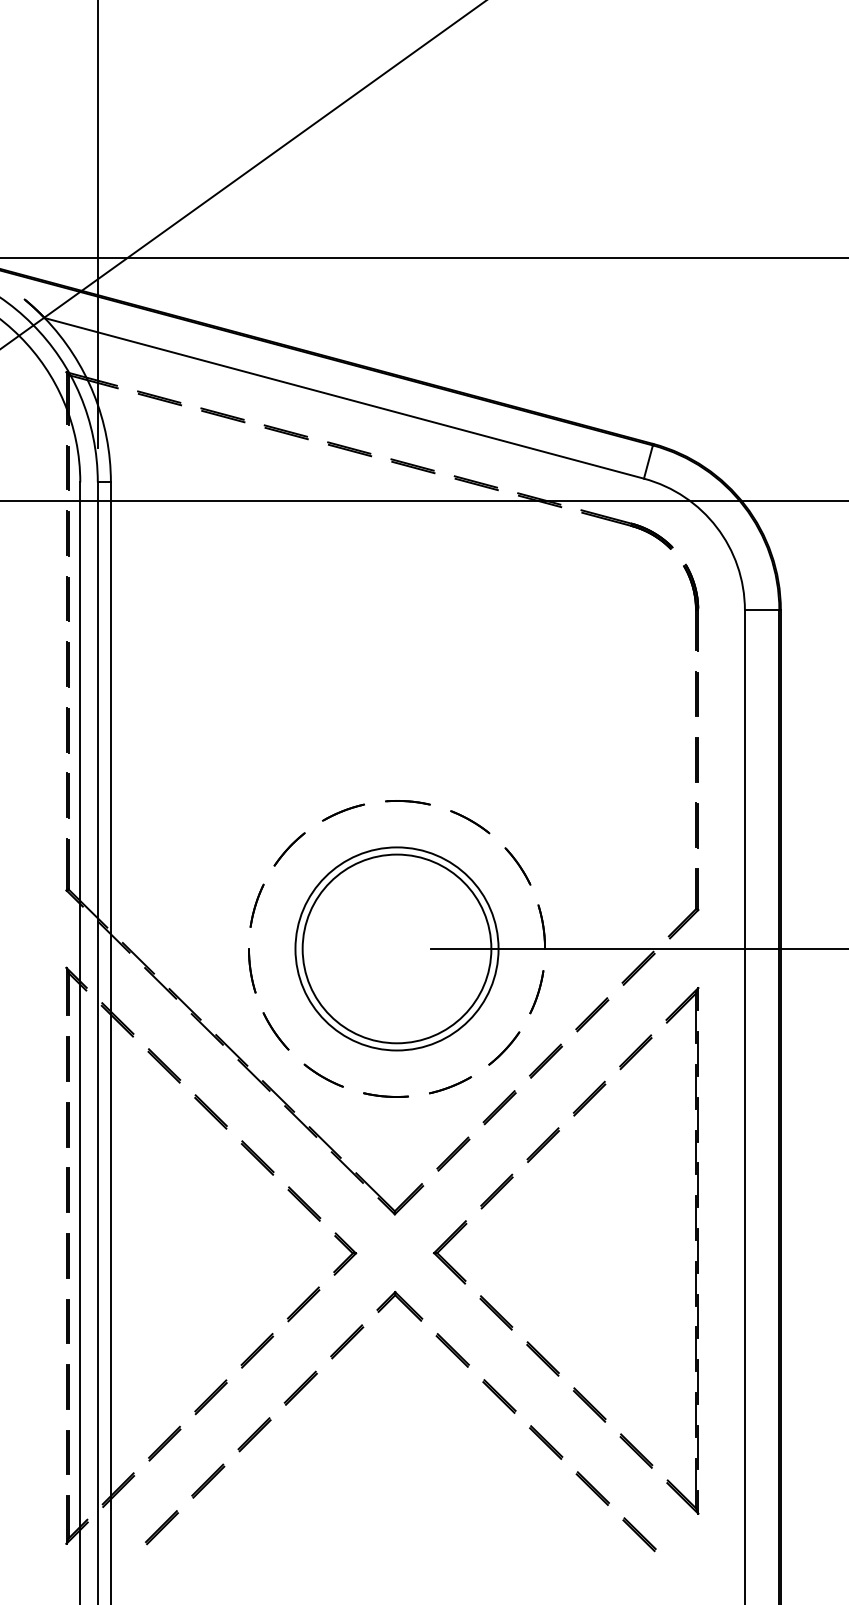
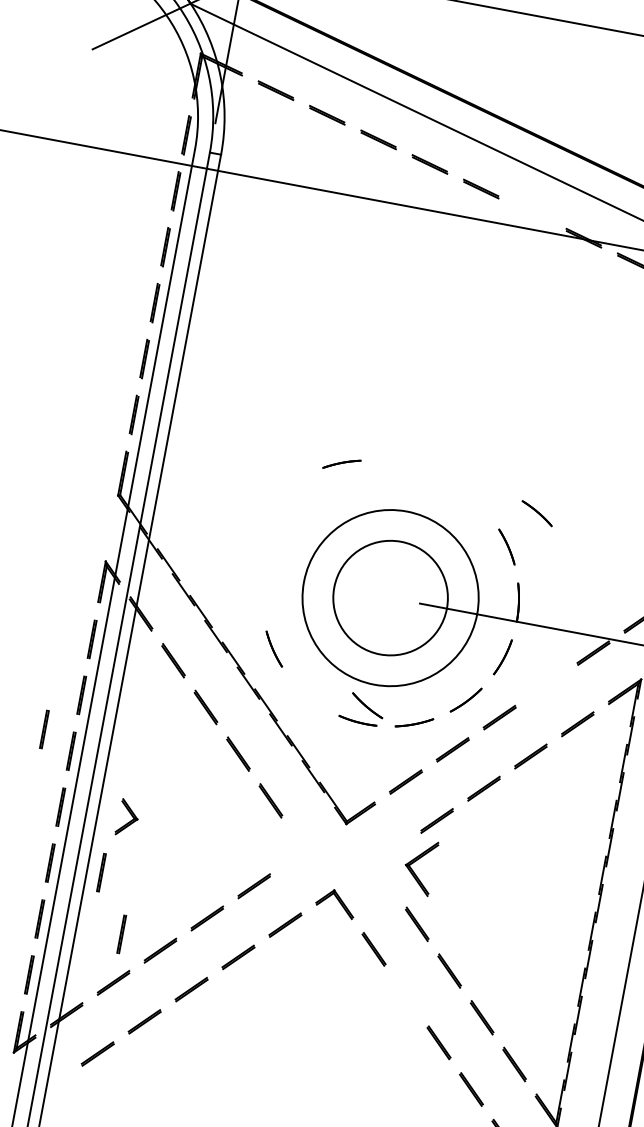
part: (475, 483) -> (531, 213), removed
part: (407, 802) -> (422, 474), removed
part: (343, 812) -> (341, 464), moved
part: (470, 822) -> (537, 513), moved
part: (289, 849) -> (314, 496), removed
part: (256, 905) -> (277, 538), removed
circle: (396, 948) -> (390, 597), size x0.7
part: (252, 970) -> (263, 593), removed
line: (592, 1014) -> (546, 685), removed
part: (323, 1075) -> (367, 705), moved
line: (32, 1170) -> (44, 728), added
part: (445, 1246) -> (416, 861), moved
part: (345, 1253) -> (128, 817), moved
line: (127, 1321) -> (101, 872), added
line: (163, 1386) -> (121, 933), added
line: (499, 1396) -> (406, 996), removed

